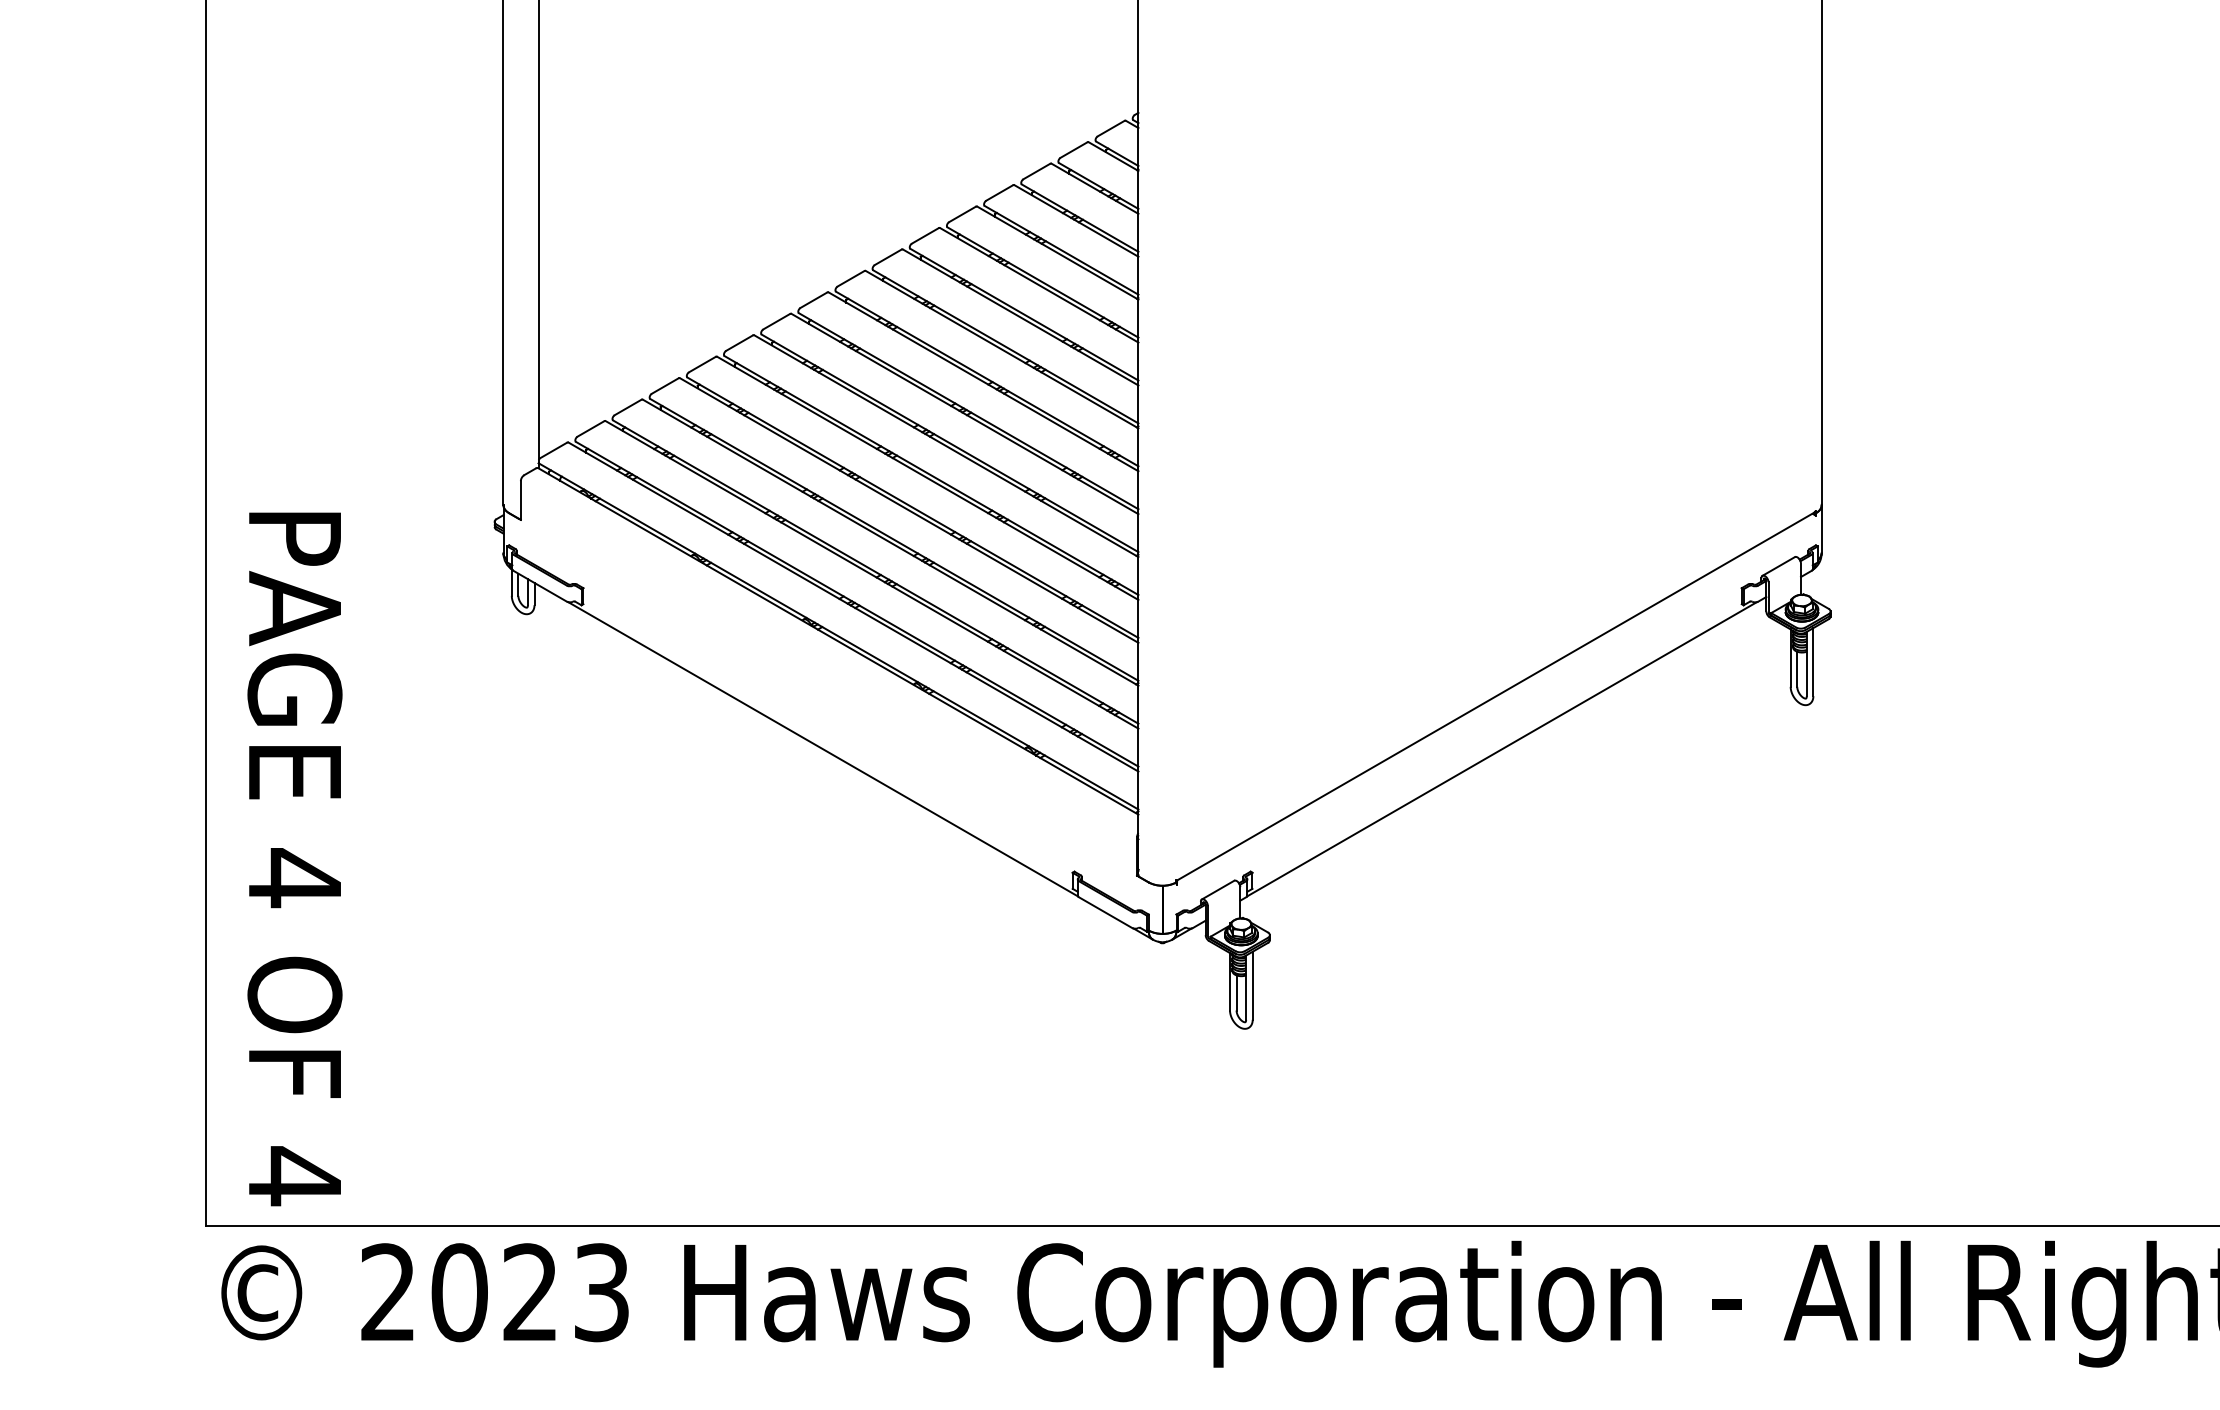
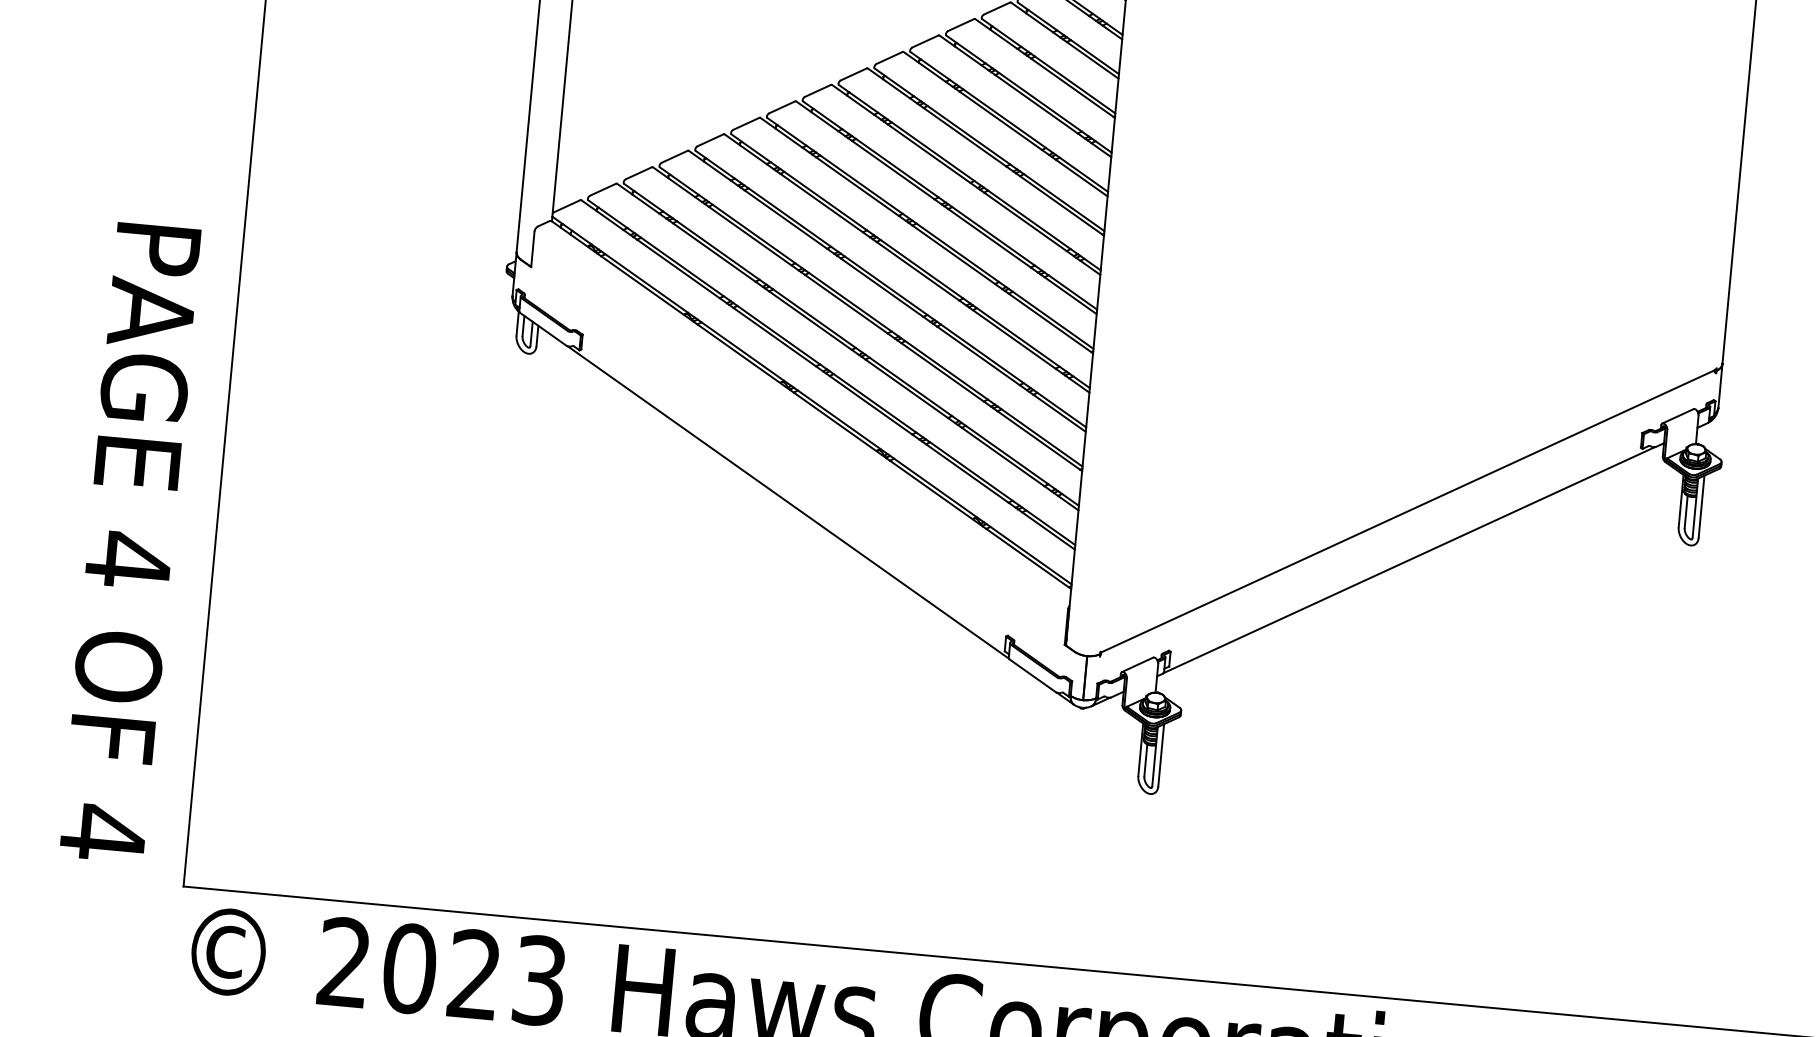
text: (294, 859) -> (129, 543), moved

